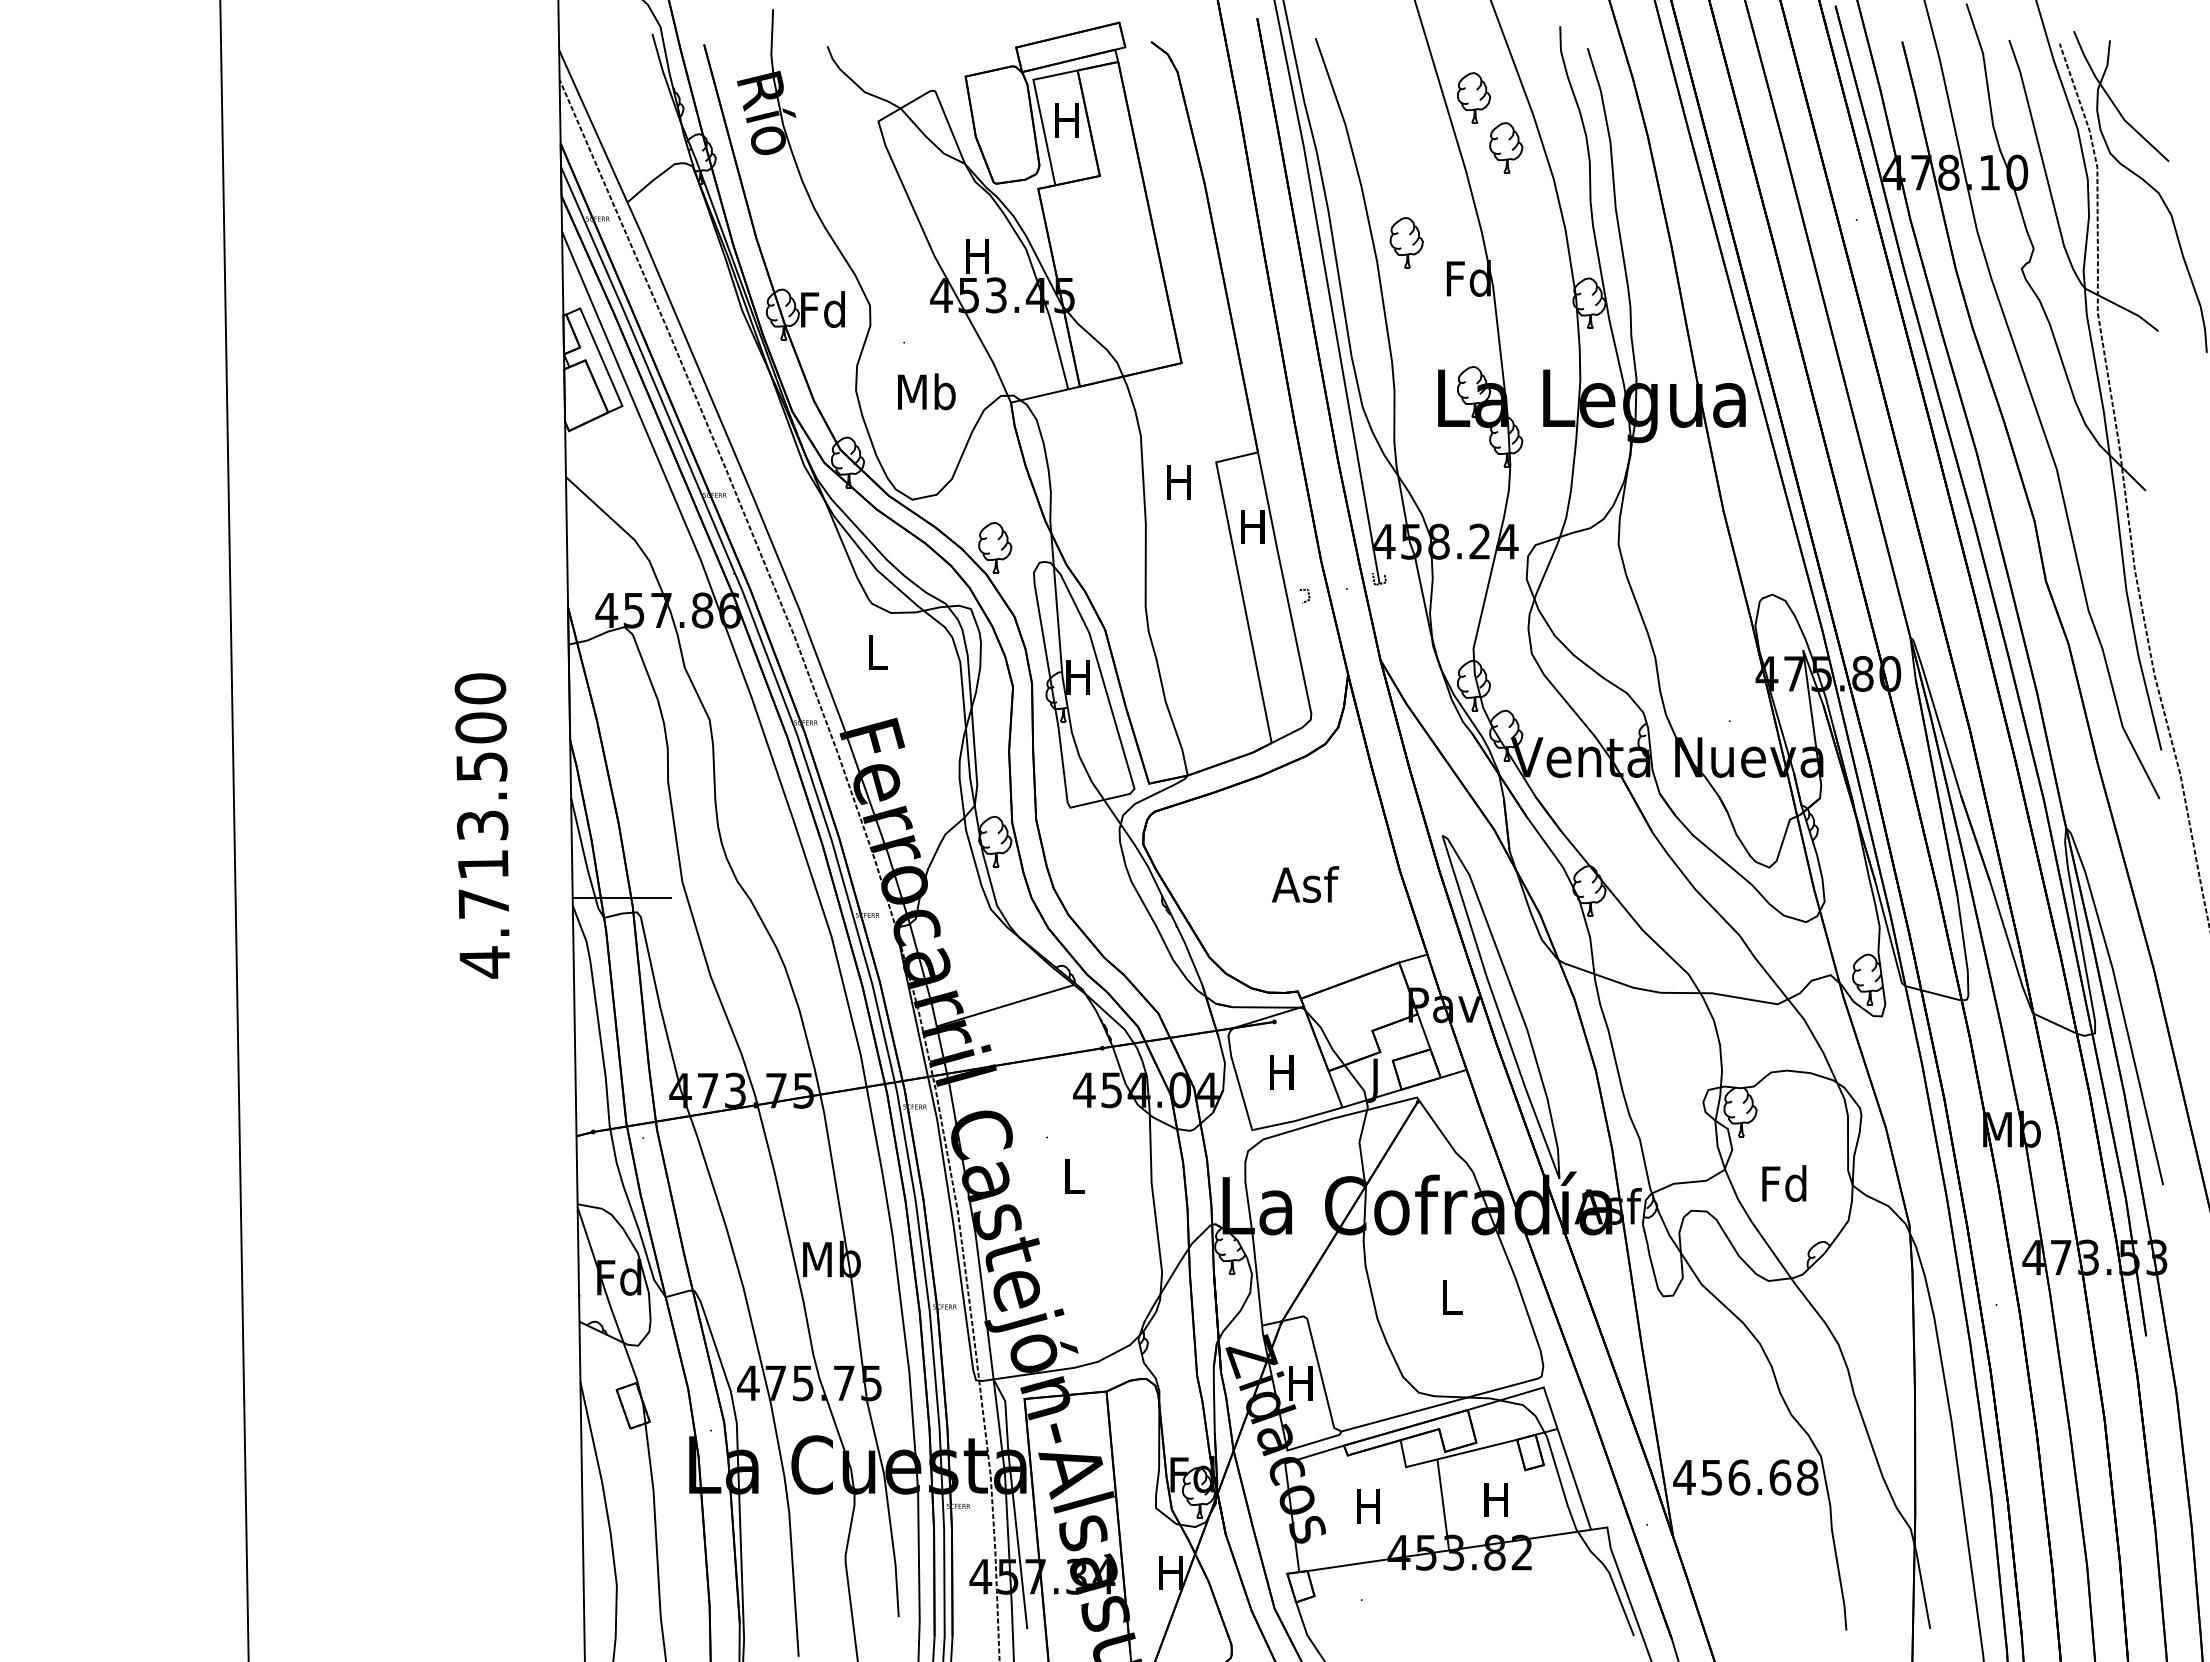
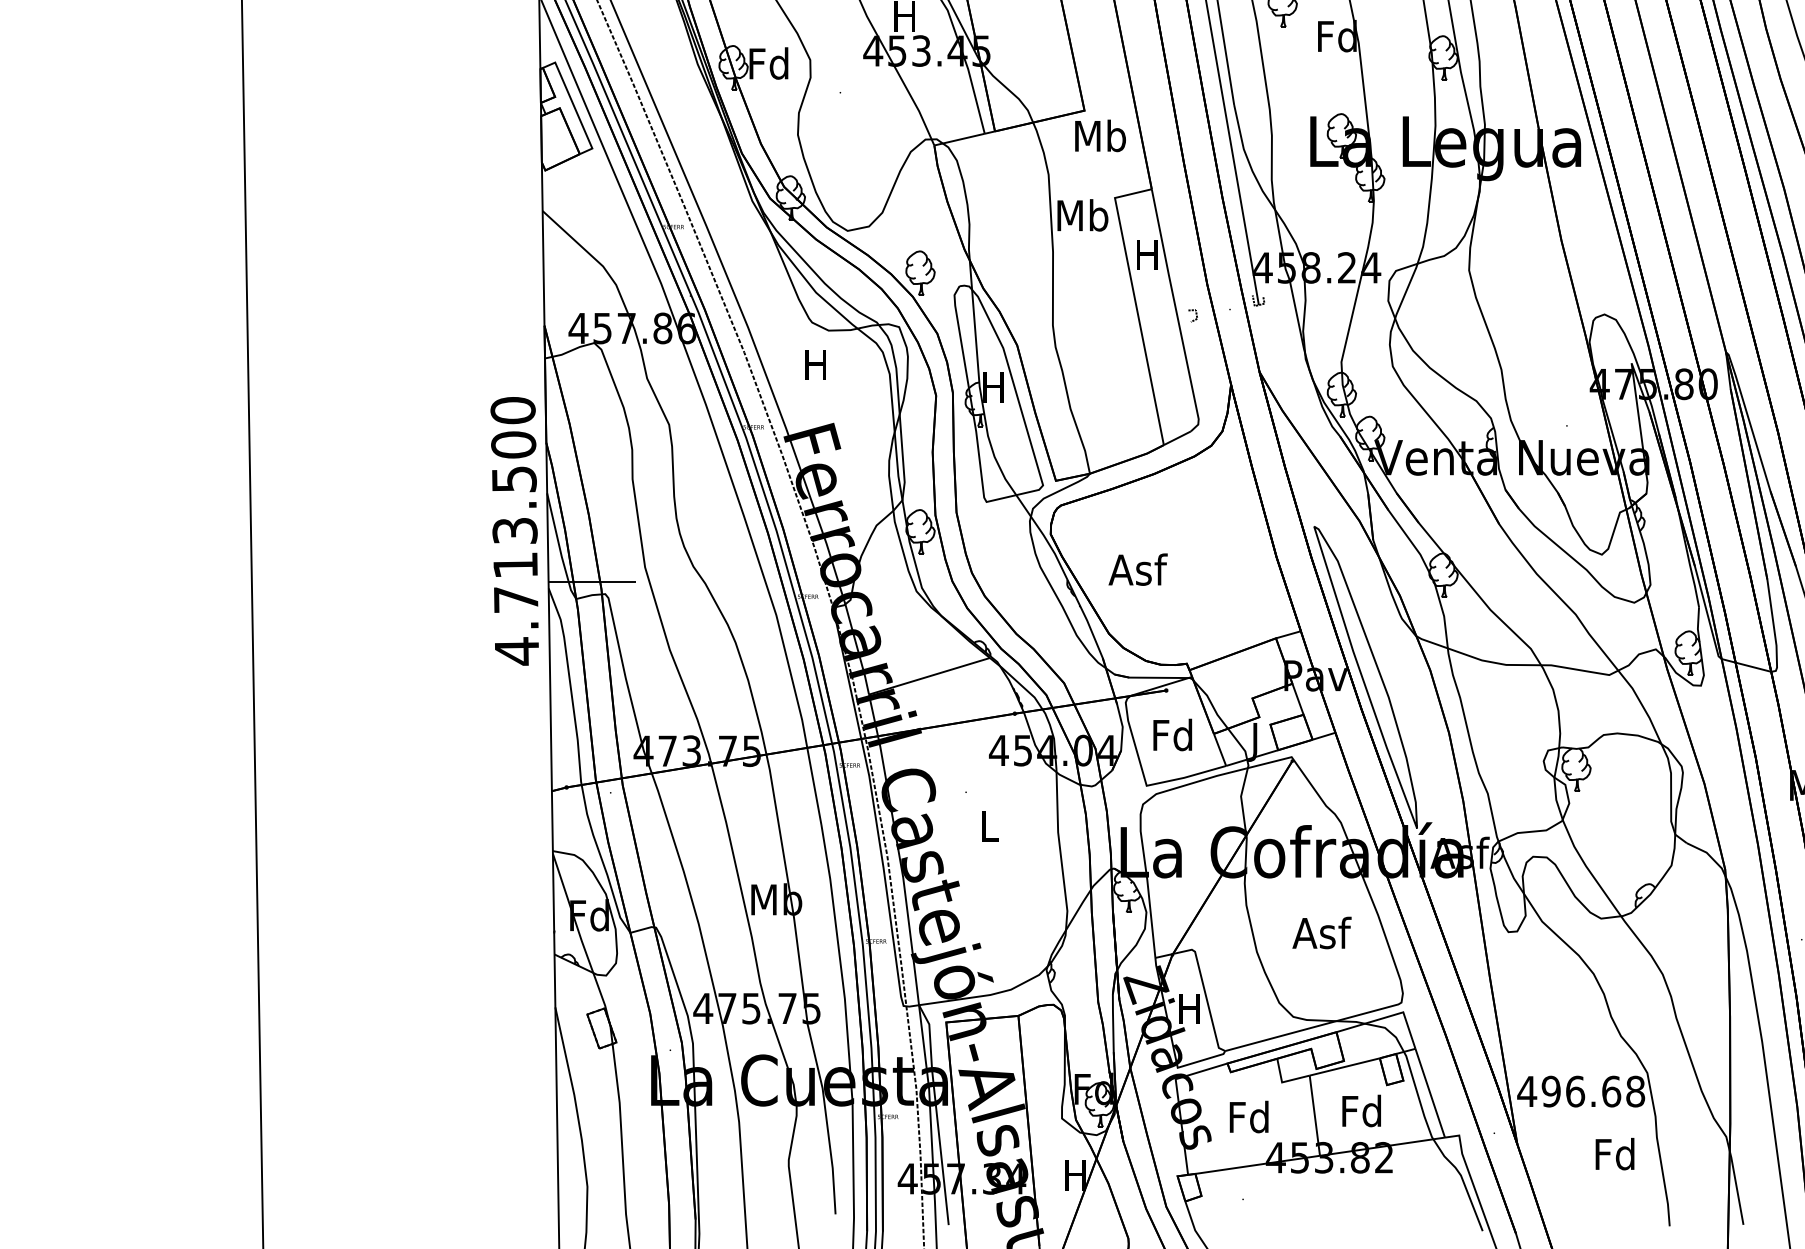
text: (926, 391) -> (1100, 135), moved
text: (1179, 481) -> (1082, 214), H -> Mb
text: (875, 652) -> (815, 365), L -> H
text: (481, 825) -> (514, 530), moved
text: (1305, 884) -> (1138, 569), moved
text: (1281, 1072) -> (1172, 735), H -> Fd
text: (1784, 1183) -> (1615, 1154), moved
text: (1450, 1296) -> (1321, 932), L -> Asf
text: (1711, 1477) -> (1550, 1091), 456.68 -> 496.68
text: (1496, 1499) -> (1361, 1110), H -> Fd
text: (1368, 1506) -> (1249, 1117), H -> Fd

